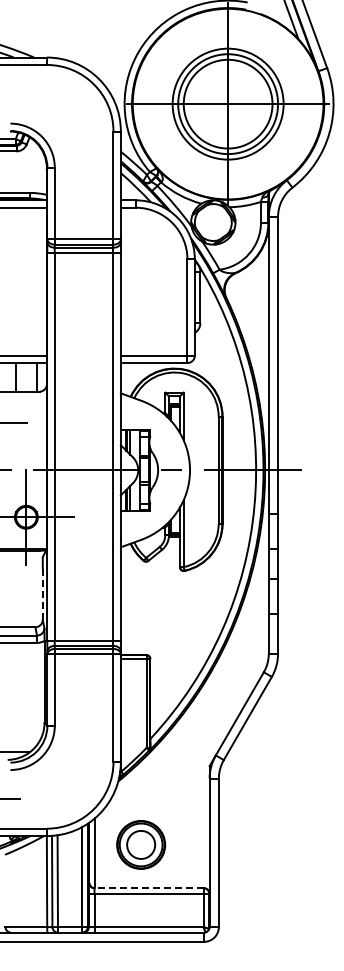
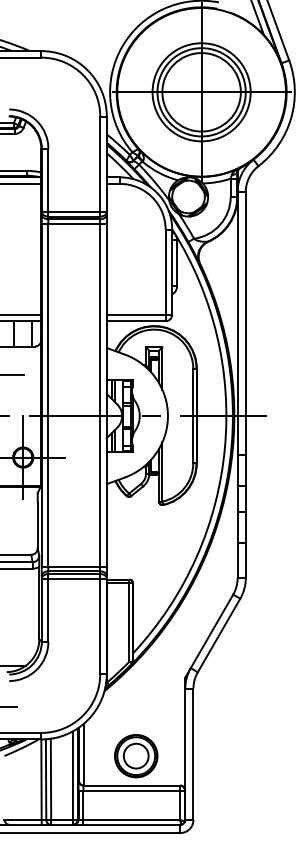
line: (42, 594) -> (37, 525), dashed -> solid
part: (141, 844) -> (136, 755), moved
line: (149, 888) -> (132, 785), dashed -> solid

